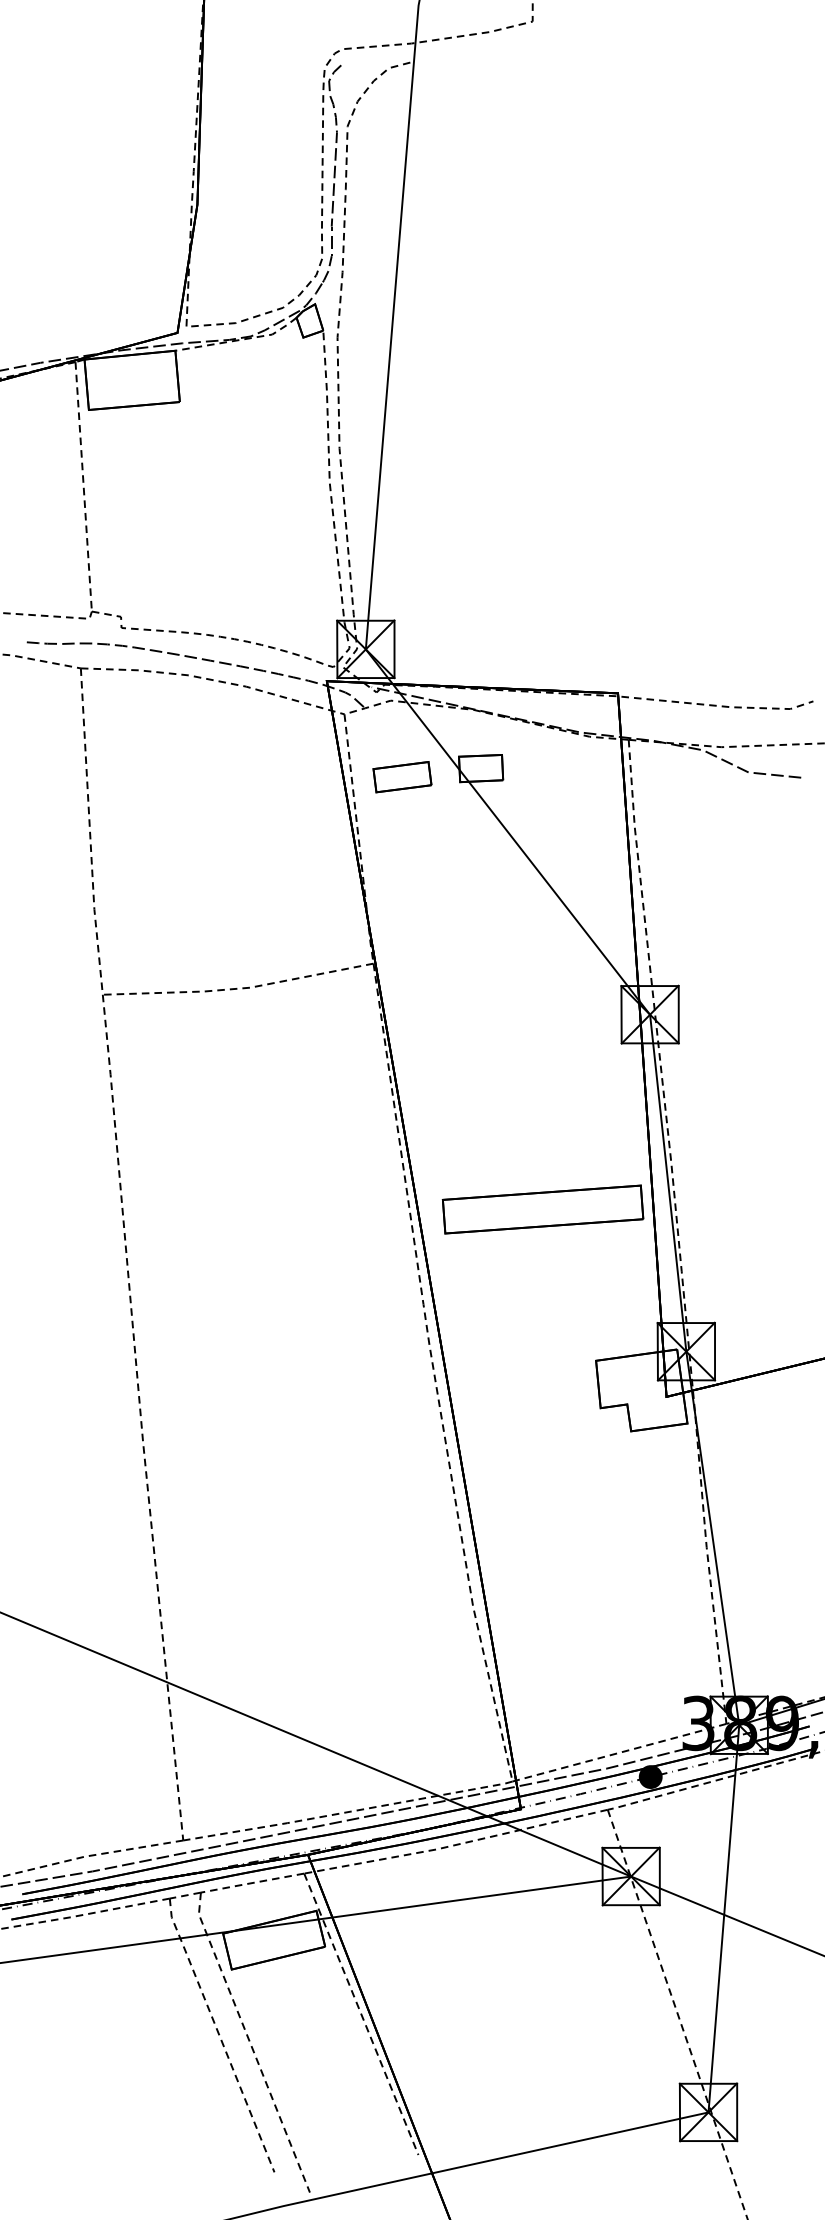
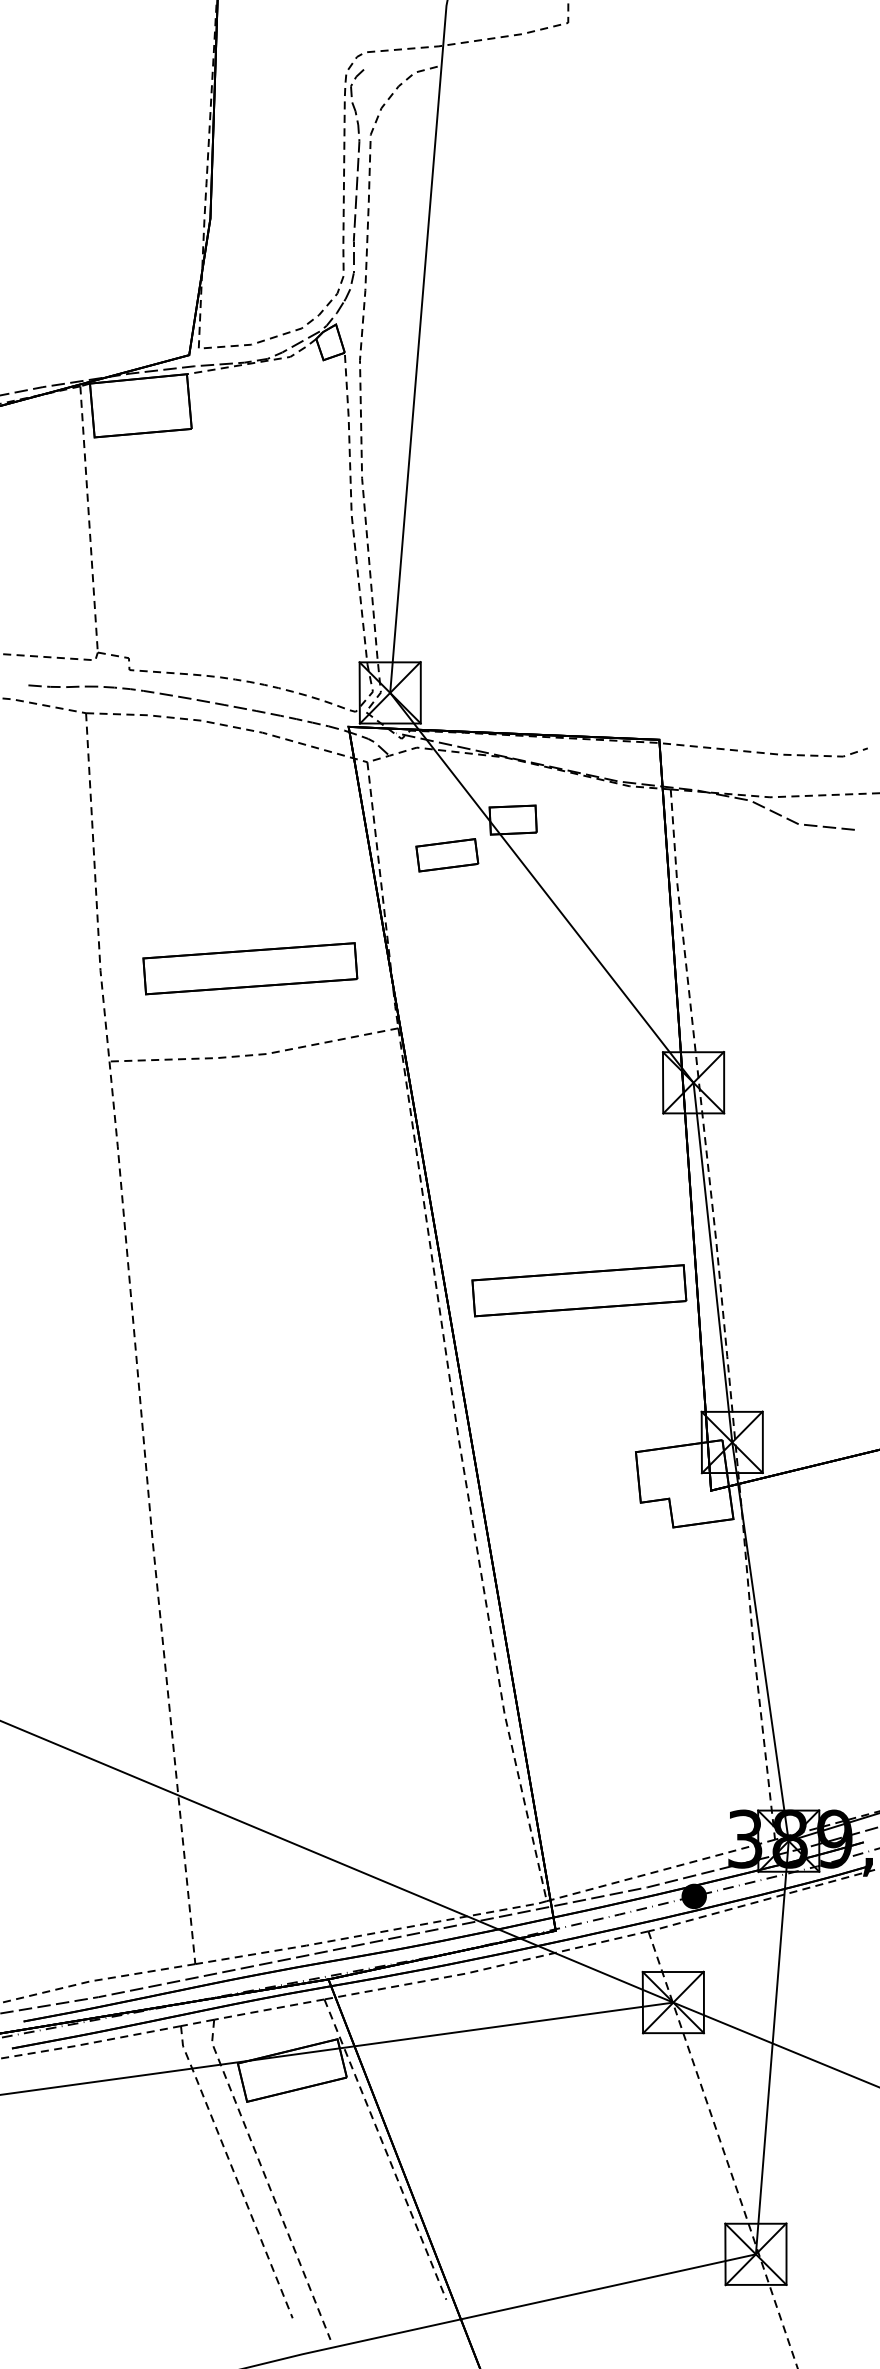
part: (402, 777) -> (447, 855), moved
part: (234, 907) -> (250, 968), added

